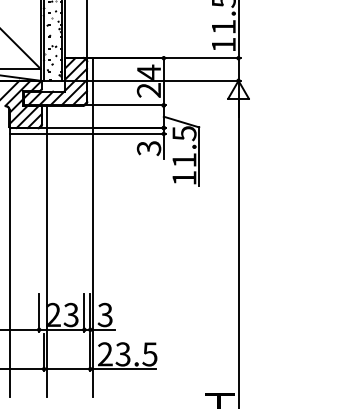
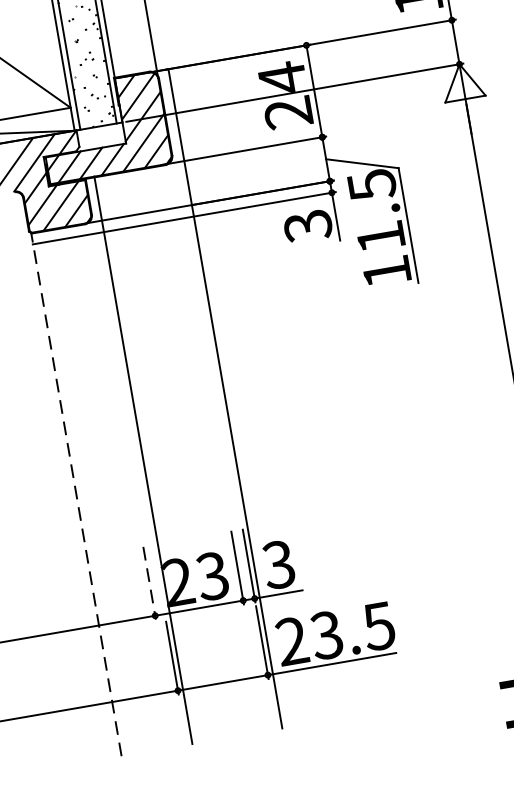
line: (10, 262) -> (76, 494), solid -> dashed
line: (39, 313) -> (150, 583), solid -> dashed

